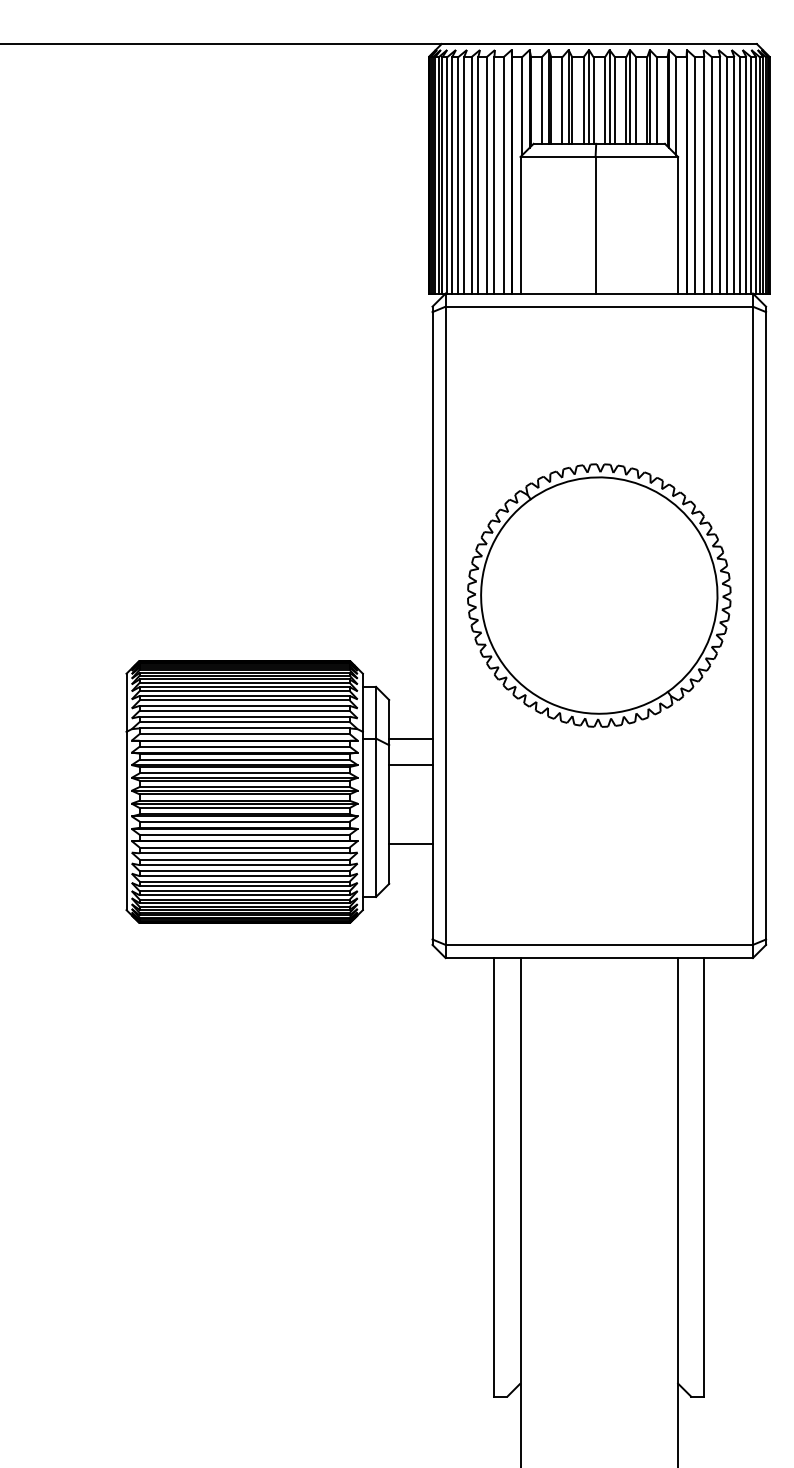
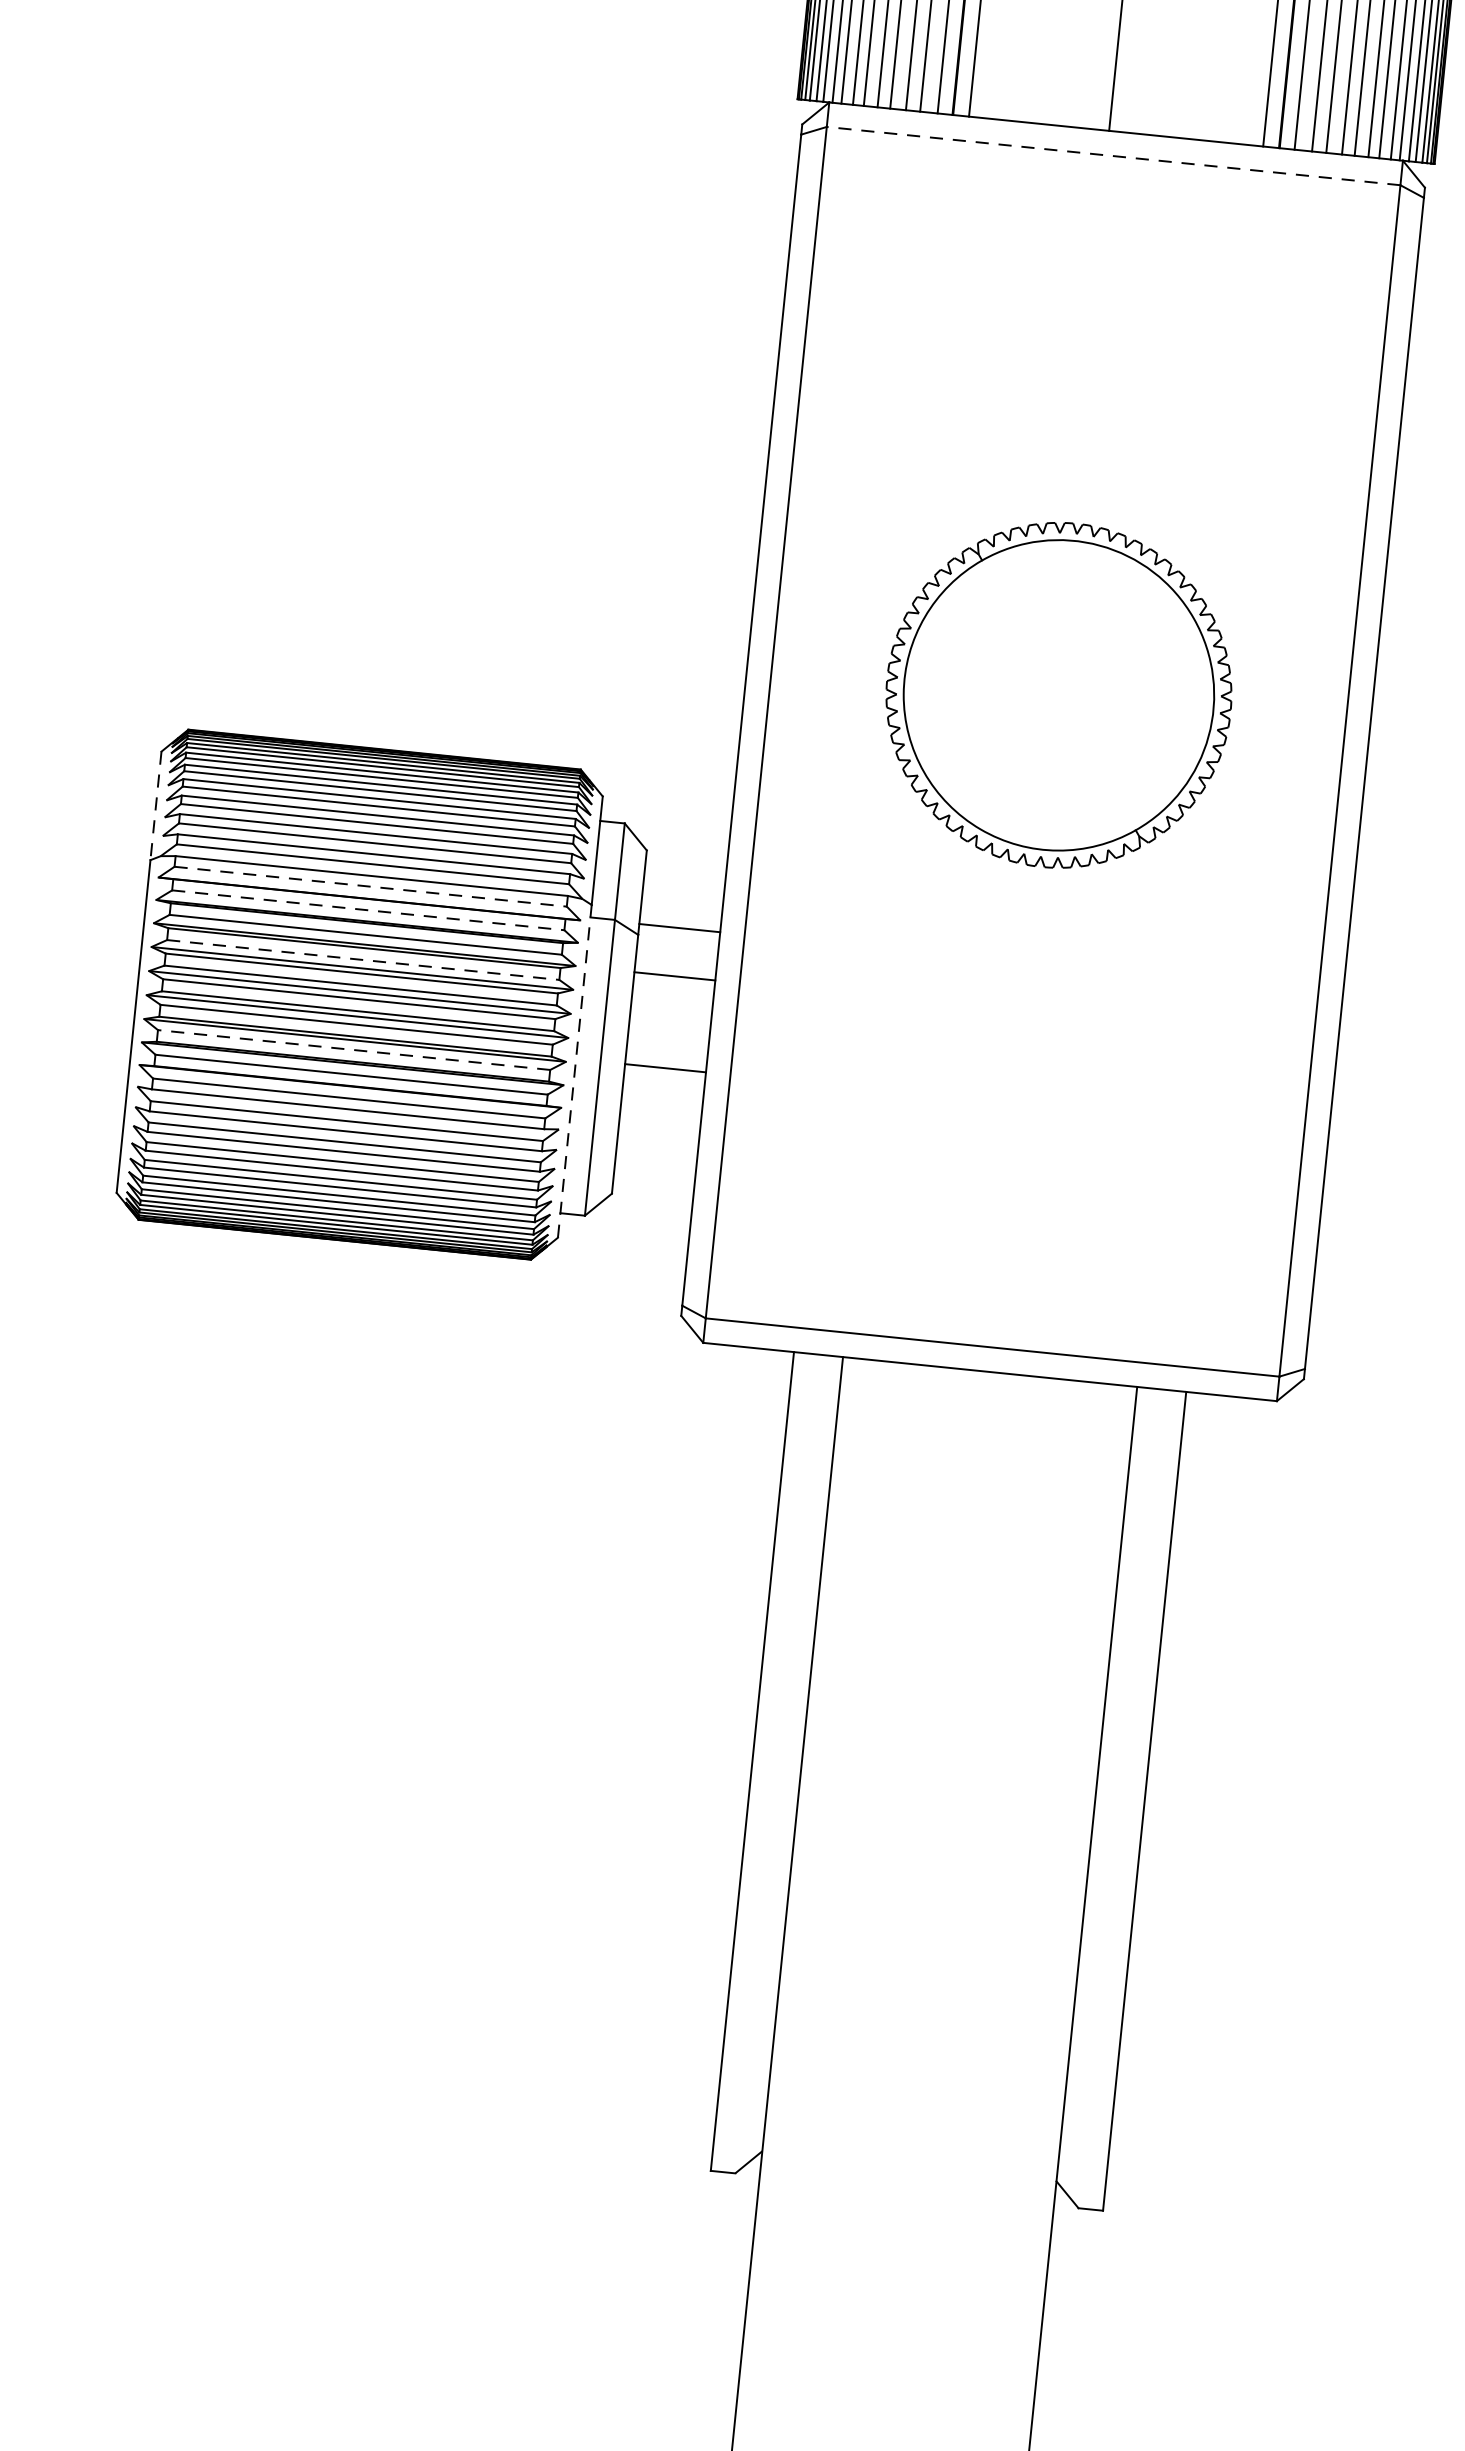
line: (599, 306) -> (1114, 155), solid -> dashed
part: (599, 595) -> (1059, 695), size x0.7
line: (126, 703) -> (155, 807), solid -> dashed
line: (245, 734) -> (372, 887), solid -> dashed
line: (245, 746) -> (369, 910), solid -> dashed
line: (245, 773) -> (364, 960), solid -> dashed
line: (362, 820) -> (574, 1070), solid -> dashed
line: (244, 821) -> (353, 1049), solid -> dashed
line: (410, 844) -> (664, 1068), moved

